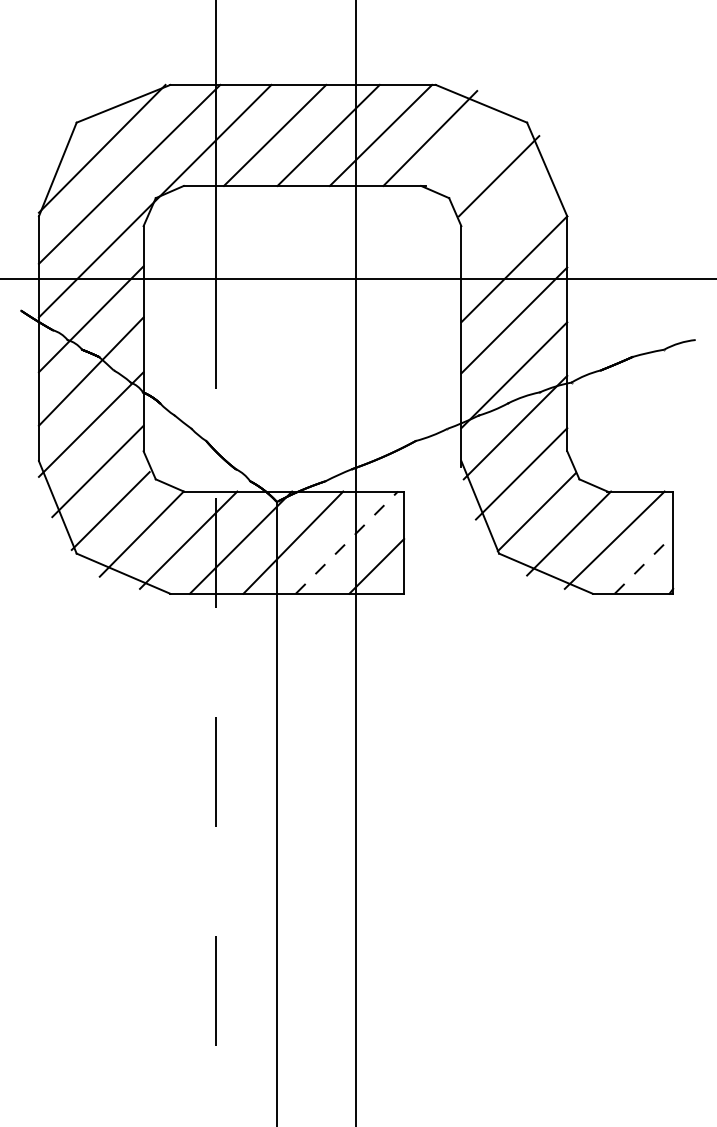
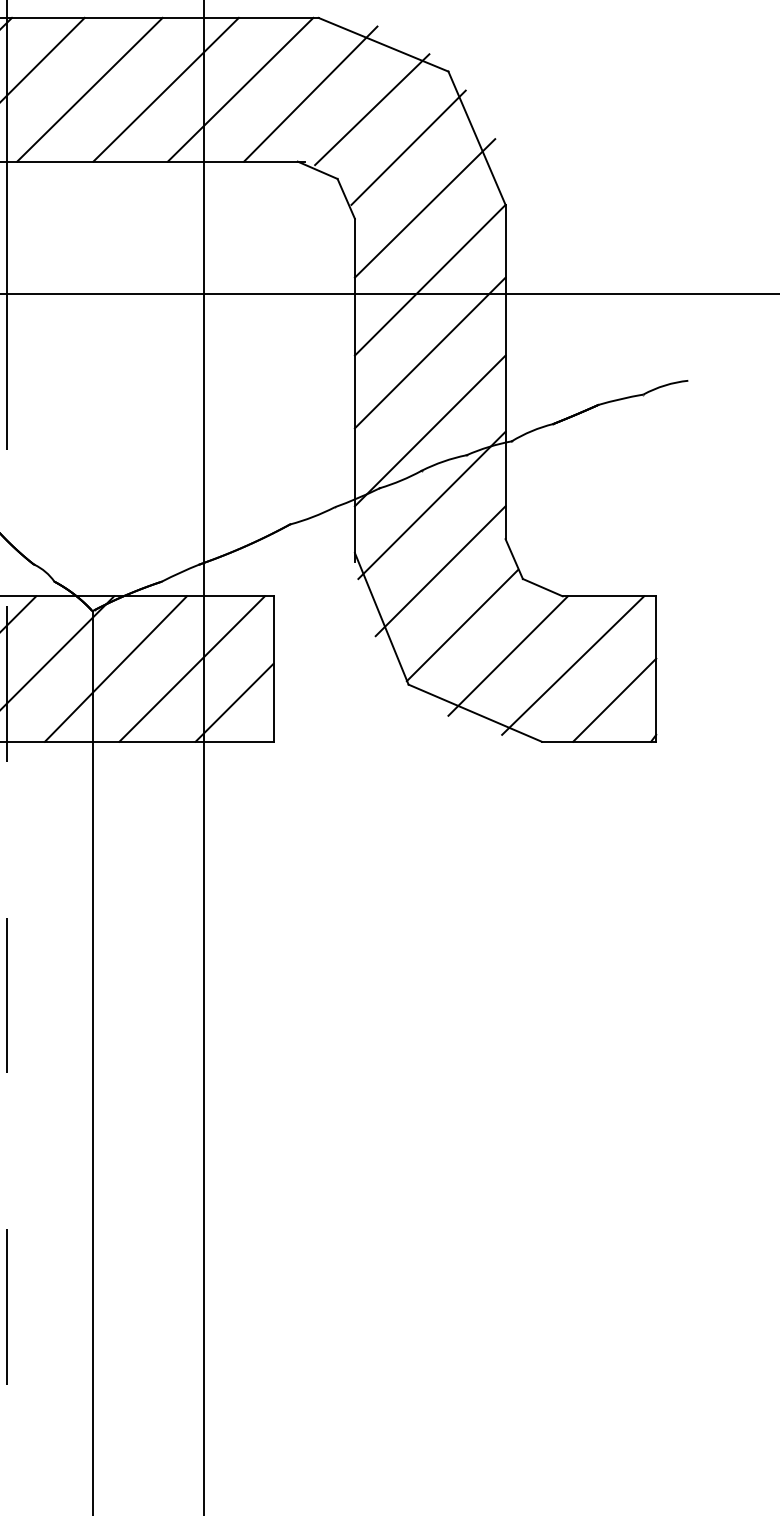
line: (473, 149) -> (372, 109), added
line: (510, 218) -> (424, 207), added
line: (347, 542) -> (192, 668), dashed -> solid
line: (644, 564) -> (615, 700), dashed -> solid

